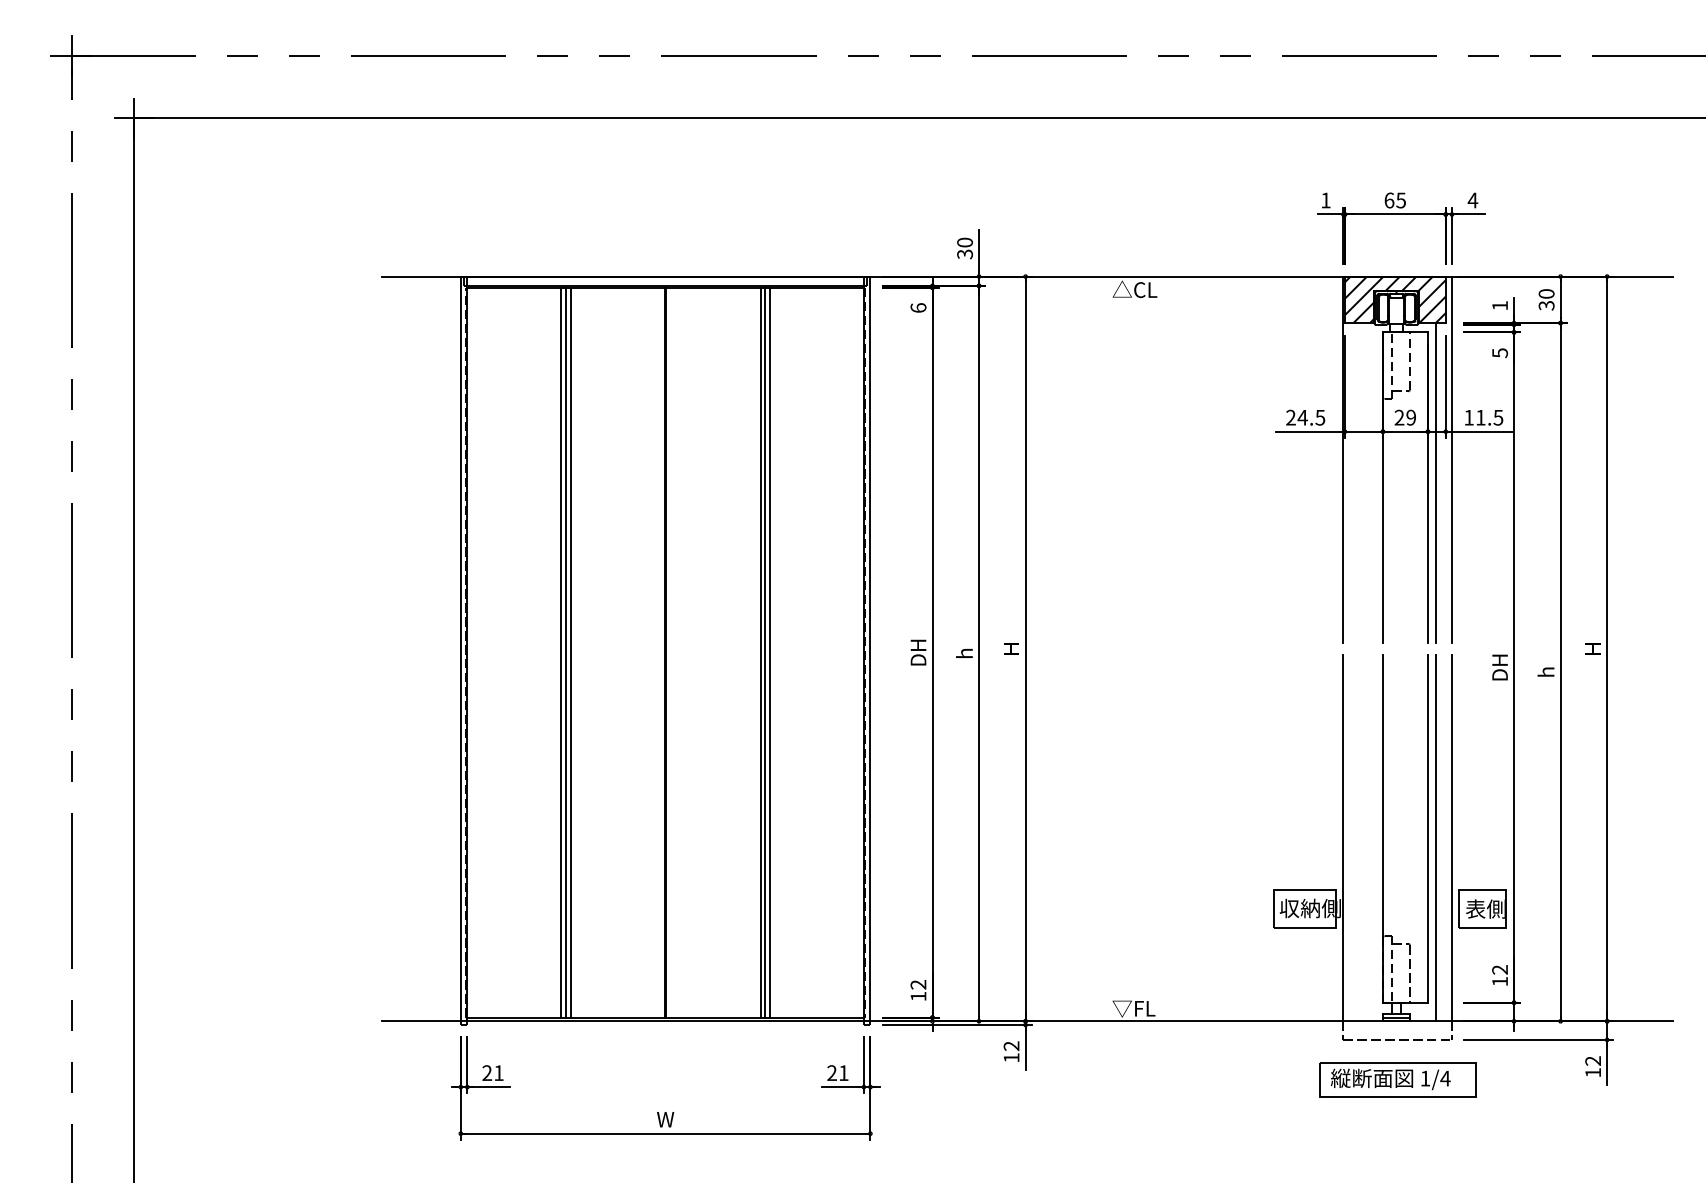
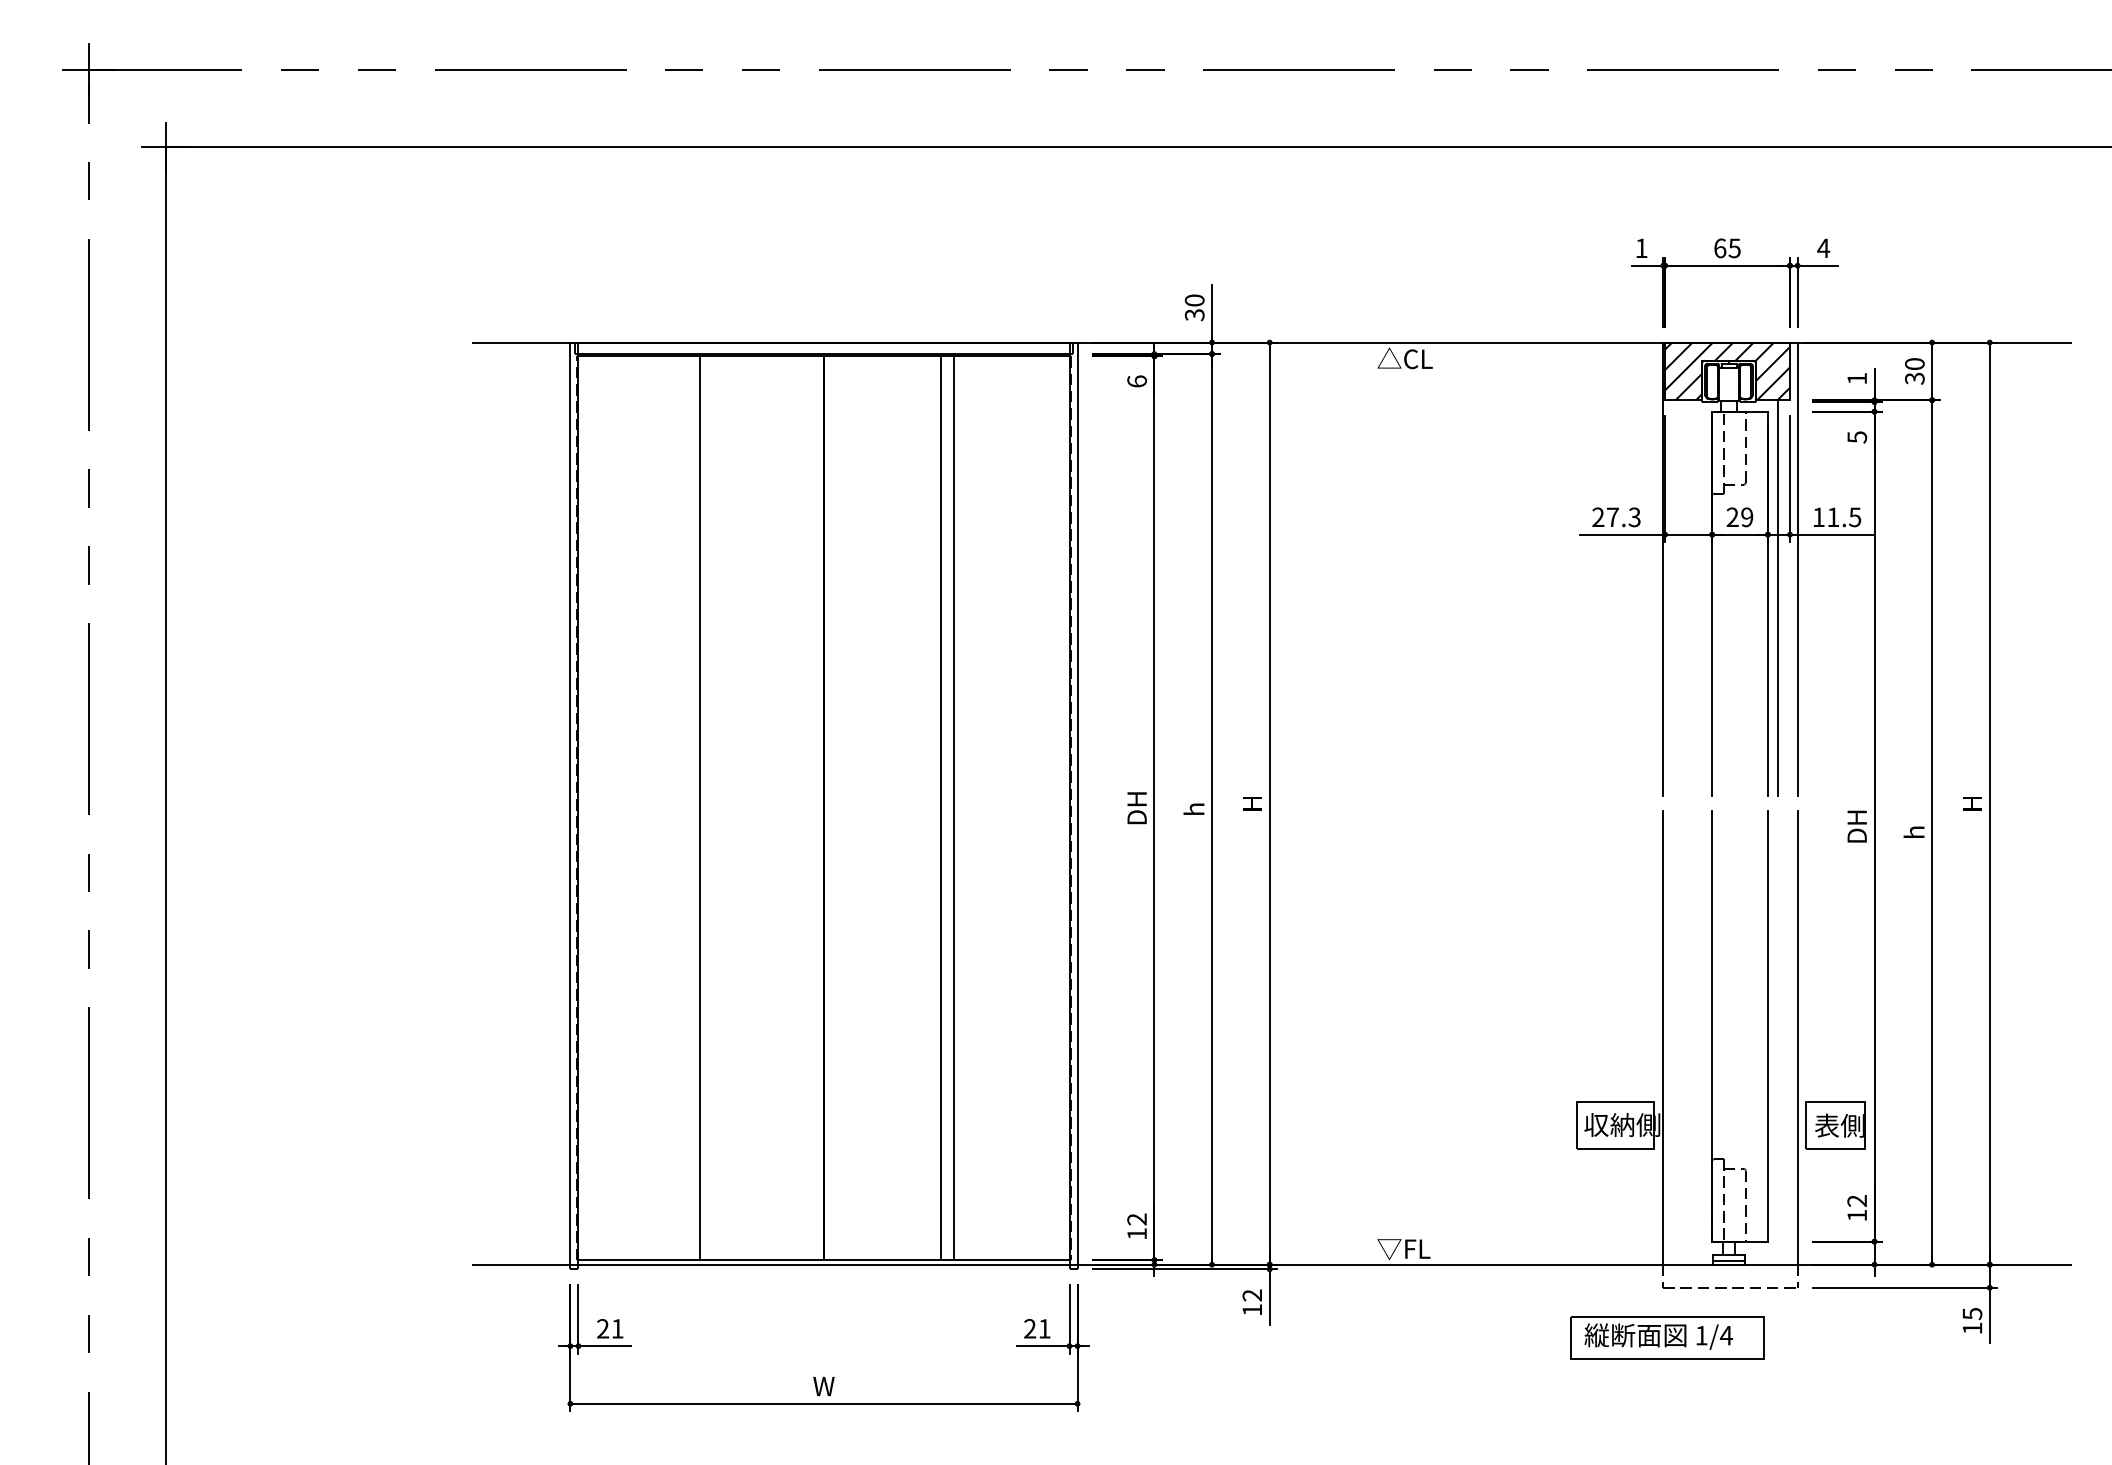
text: (1311, 417) -> (1623, 517), 24.5 -> 27.3
line: (560, 652) -> (693, 808), removed
line: (570, 652) -> (706, 808), removed
line: (765, 652) -> (947, 808), removed
line: (1436, 838) -> (1778, 1038), removed
text: (1593, 1061) -> (1972, 1314), 12 -> 15
part: (1397, 1079) -> (1667, 1336), moved

